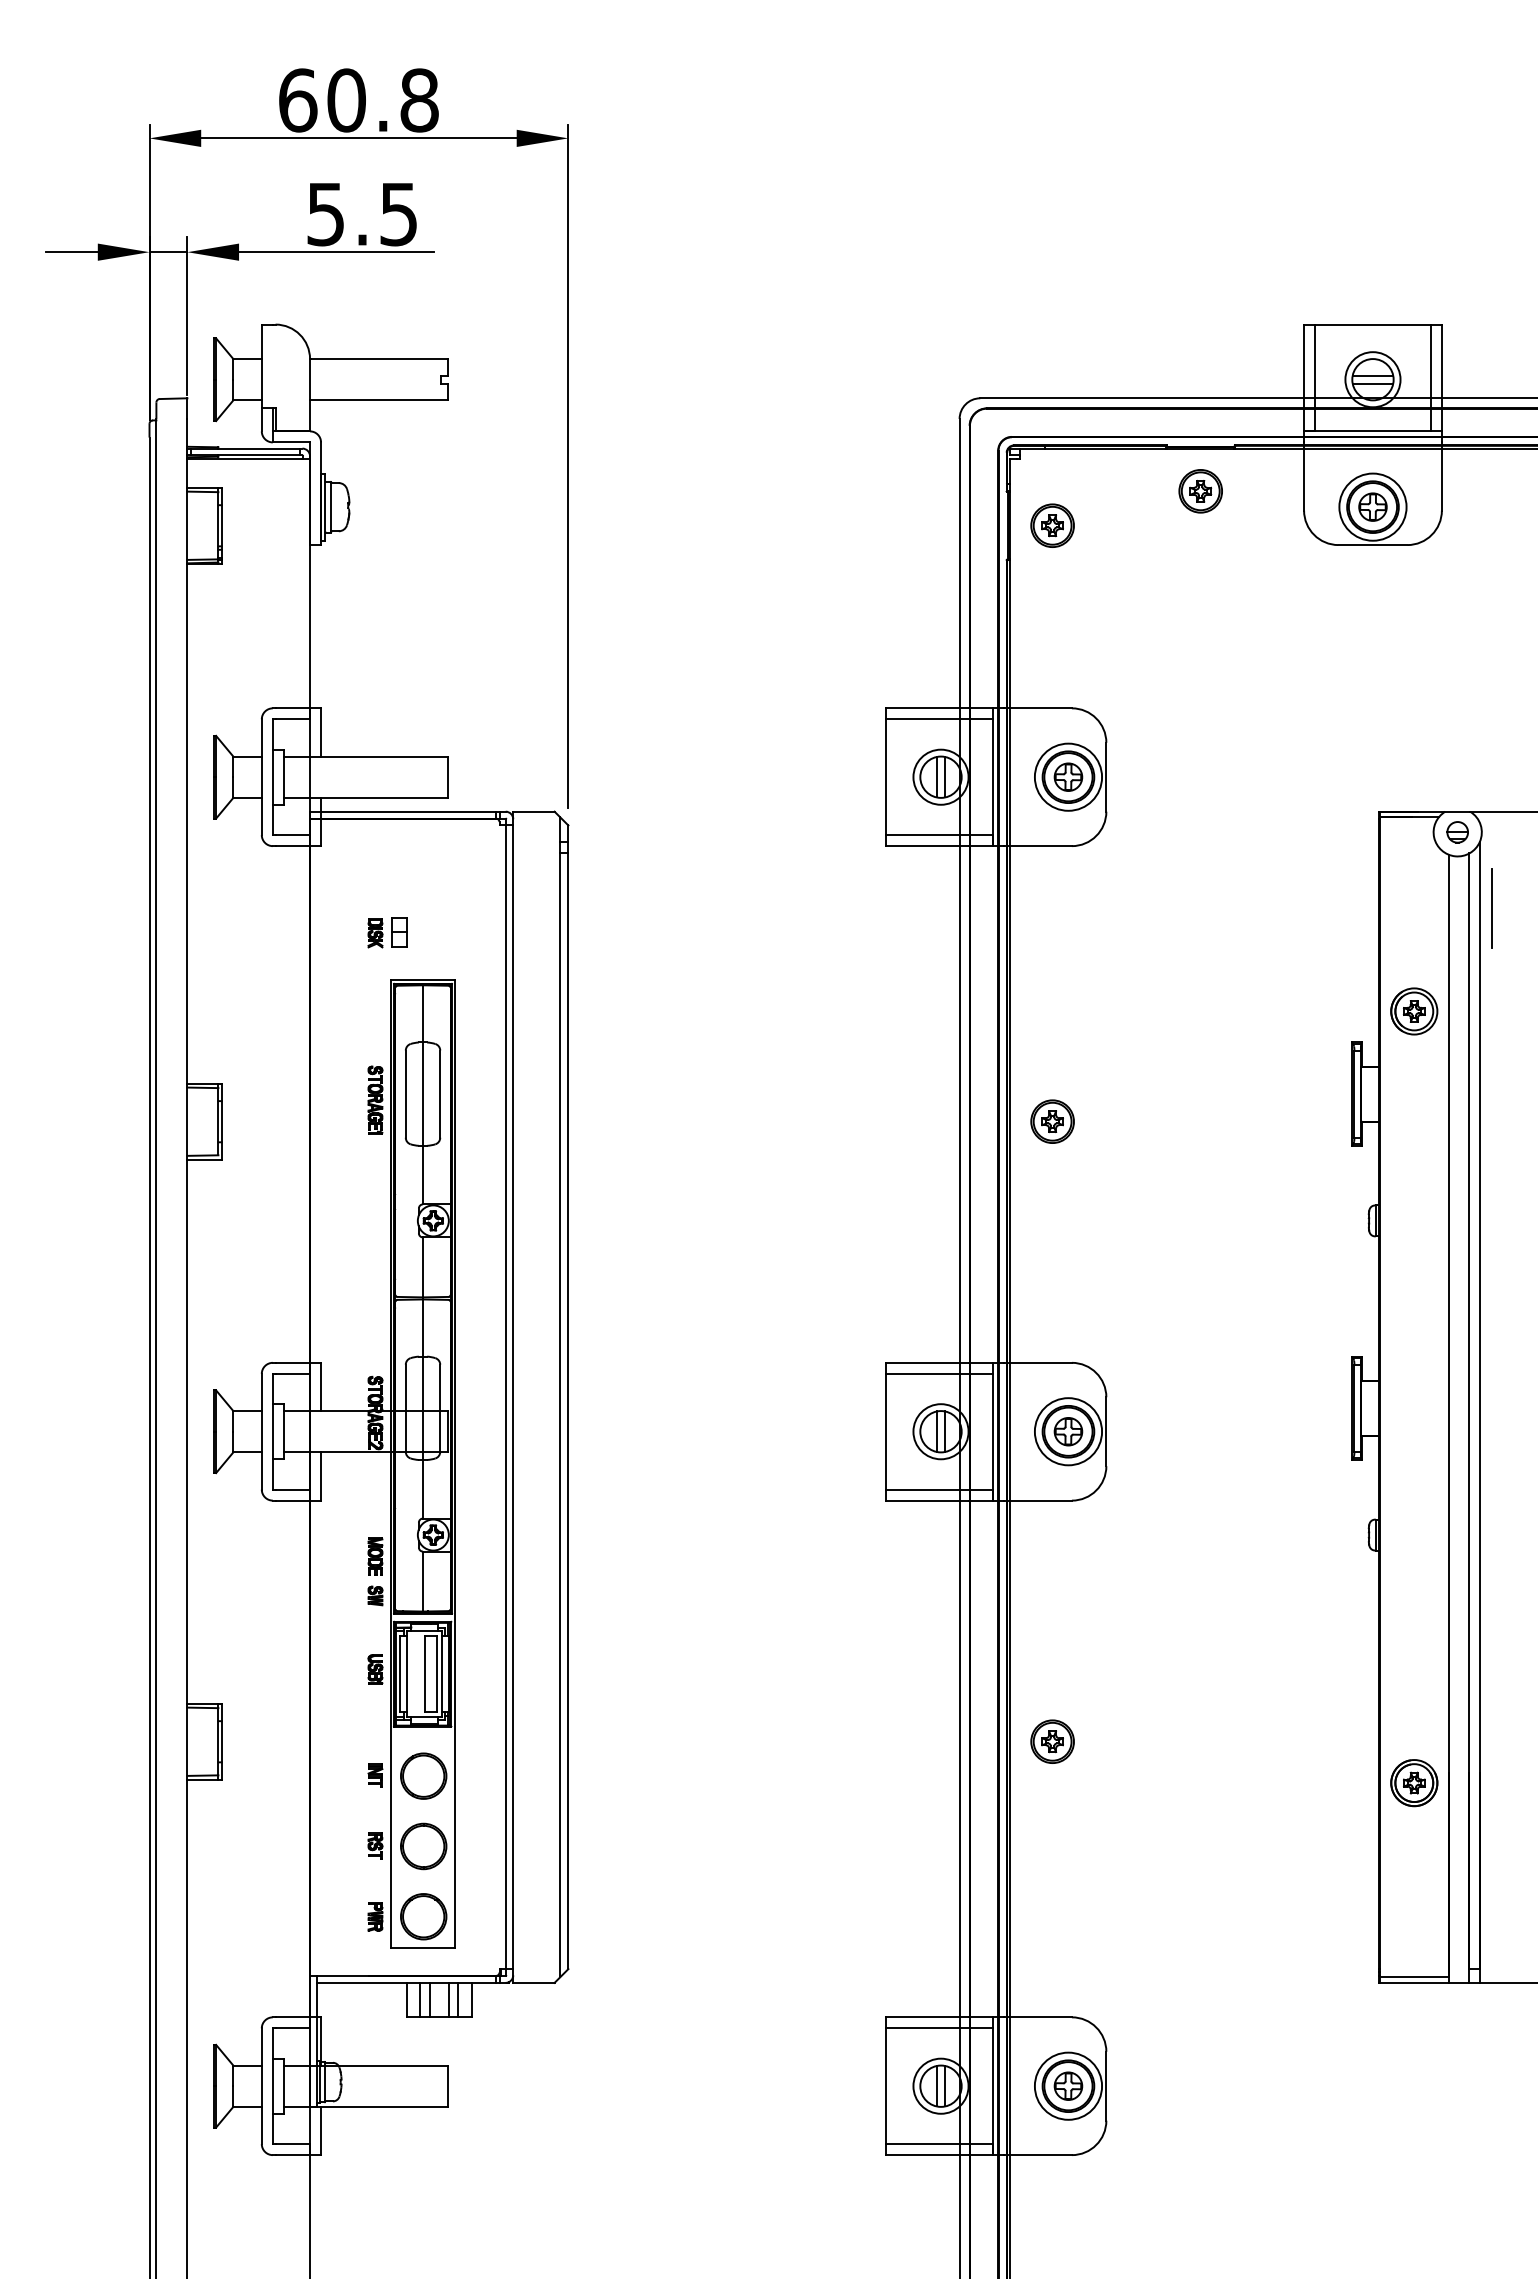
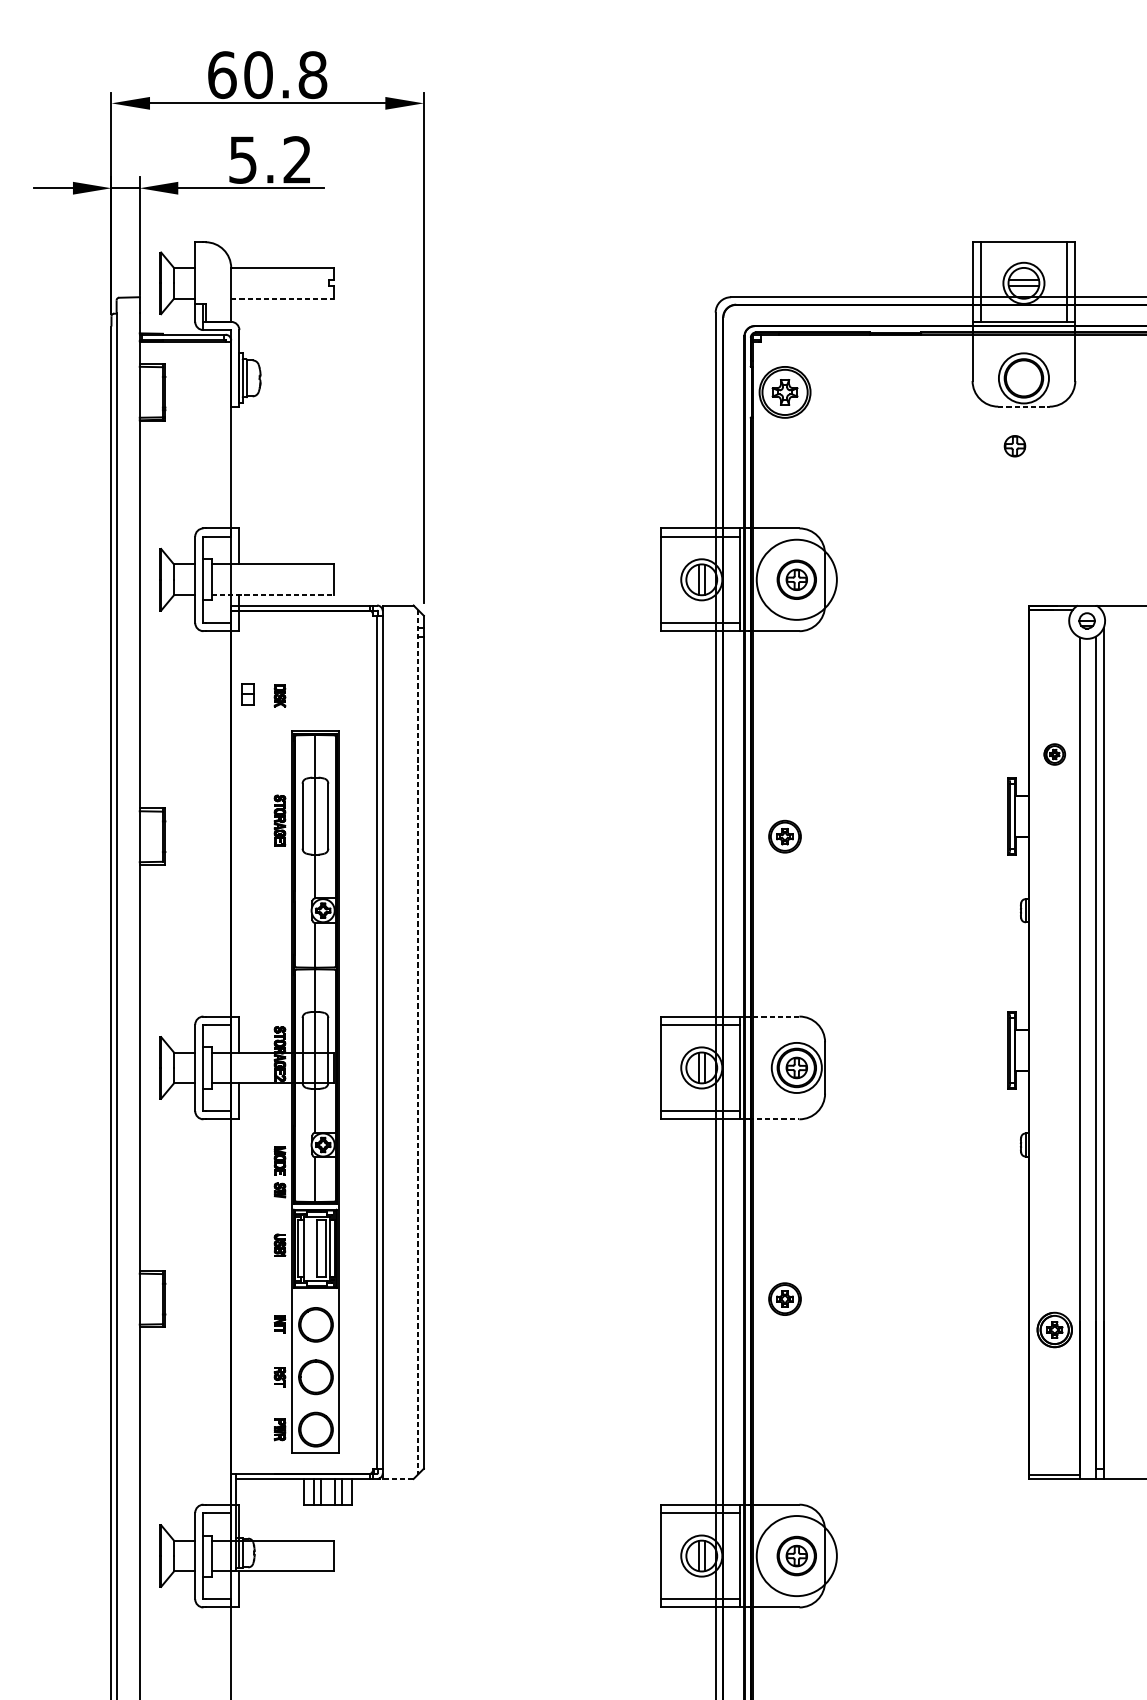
text: (398, 214) -> (297, 160), 5.5 -> 5.2
line: (379, 400) -> (283, 298), solid -> dashed
part: (1200, 491) -> (895, 366), removed
part: (1372, 506) -> (1014, 445), moved
part: (1052, 525) -> (784, 392), size x1.6
line: (1373, 545) -> (1024, 406), solid -> dashed
circle: (1068, 776) -> (796, 579), size x1.6
line: (366, 797) -> (273, 594), solid -> dashed
line: (1491, 907) -> (1112, 676), removed
part: (399, 932) -> (247, 694), moved
part: (1414, 1011) -> (1054, 754), size x0.6
line: (1037, 1362) -> (773, 1016), solid -> dashed
line: (560, 1397) -> (418, 1042), solid -> dashed
line: (1038, 1500) -> (774, 1119), solid -> dashed
line: (533, 1982) -> (397, 1478), solid -> dashed
circle: (1068, 2085) -> (796, 1555), size x1.6

